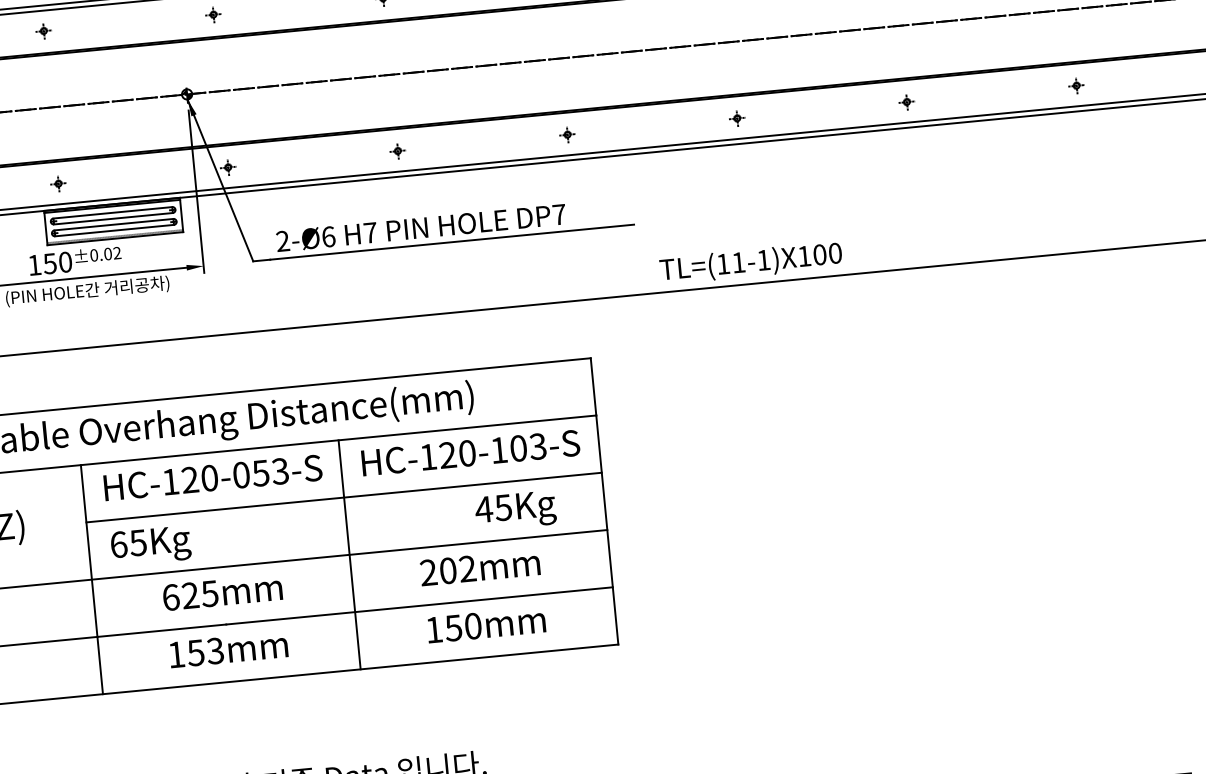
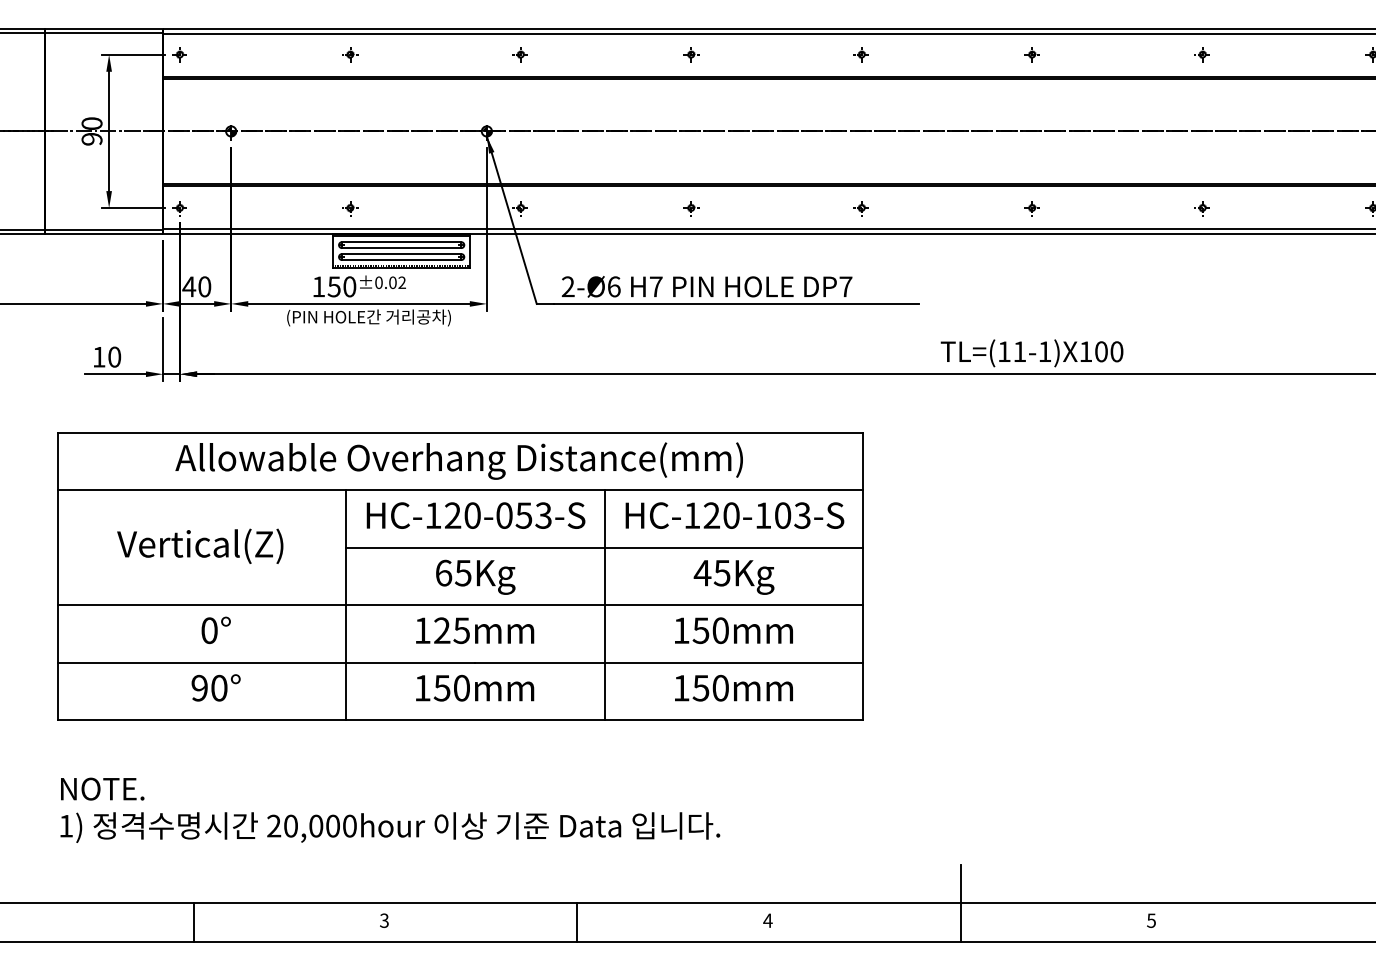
text: (515, 510) -> (733, 577), moved
text: (150, 545) -> (475, 576), moved
text: (447, 570) -> (700, 630), 202mm -> 150mm
text: (170, 597) -> (422, 630), 625mm -> 125mm
text: (215, 651) -> (461, 688), 153mm -> 150mm

